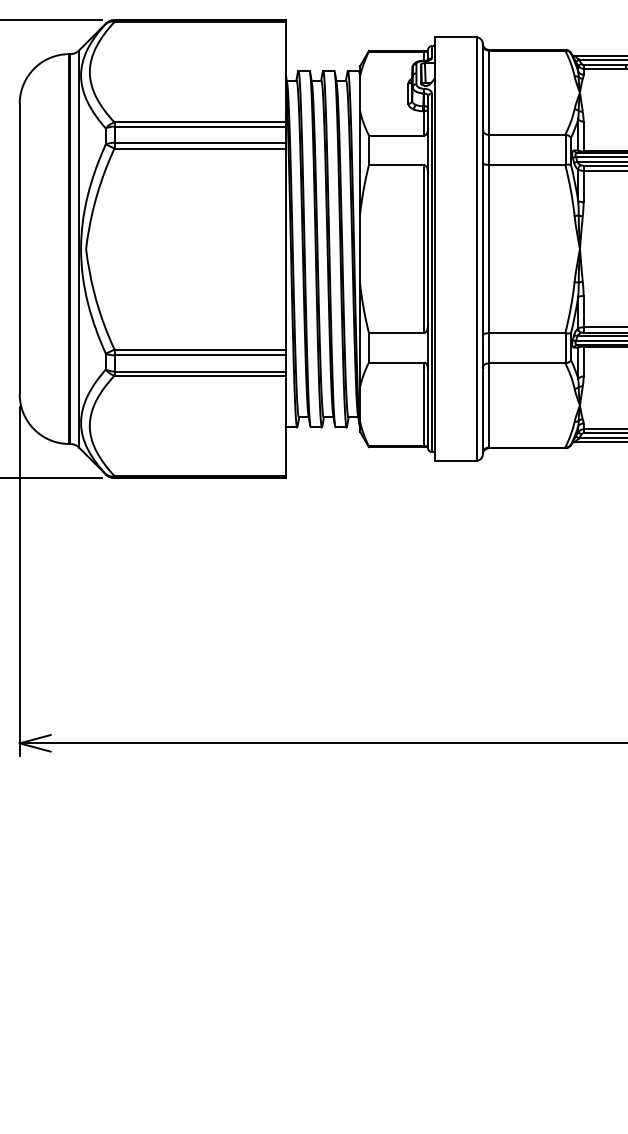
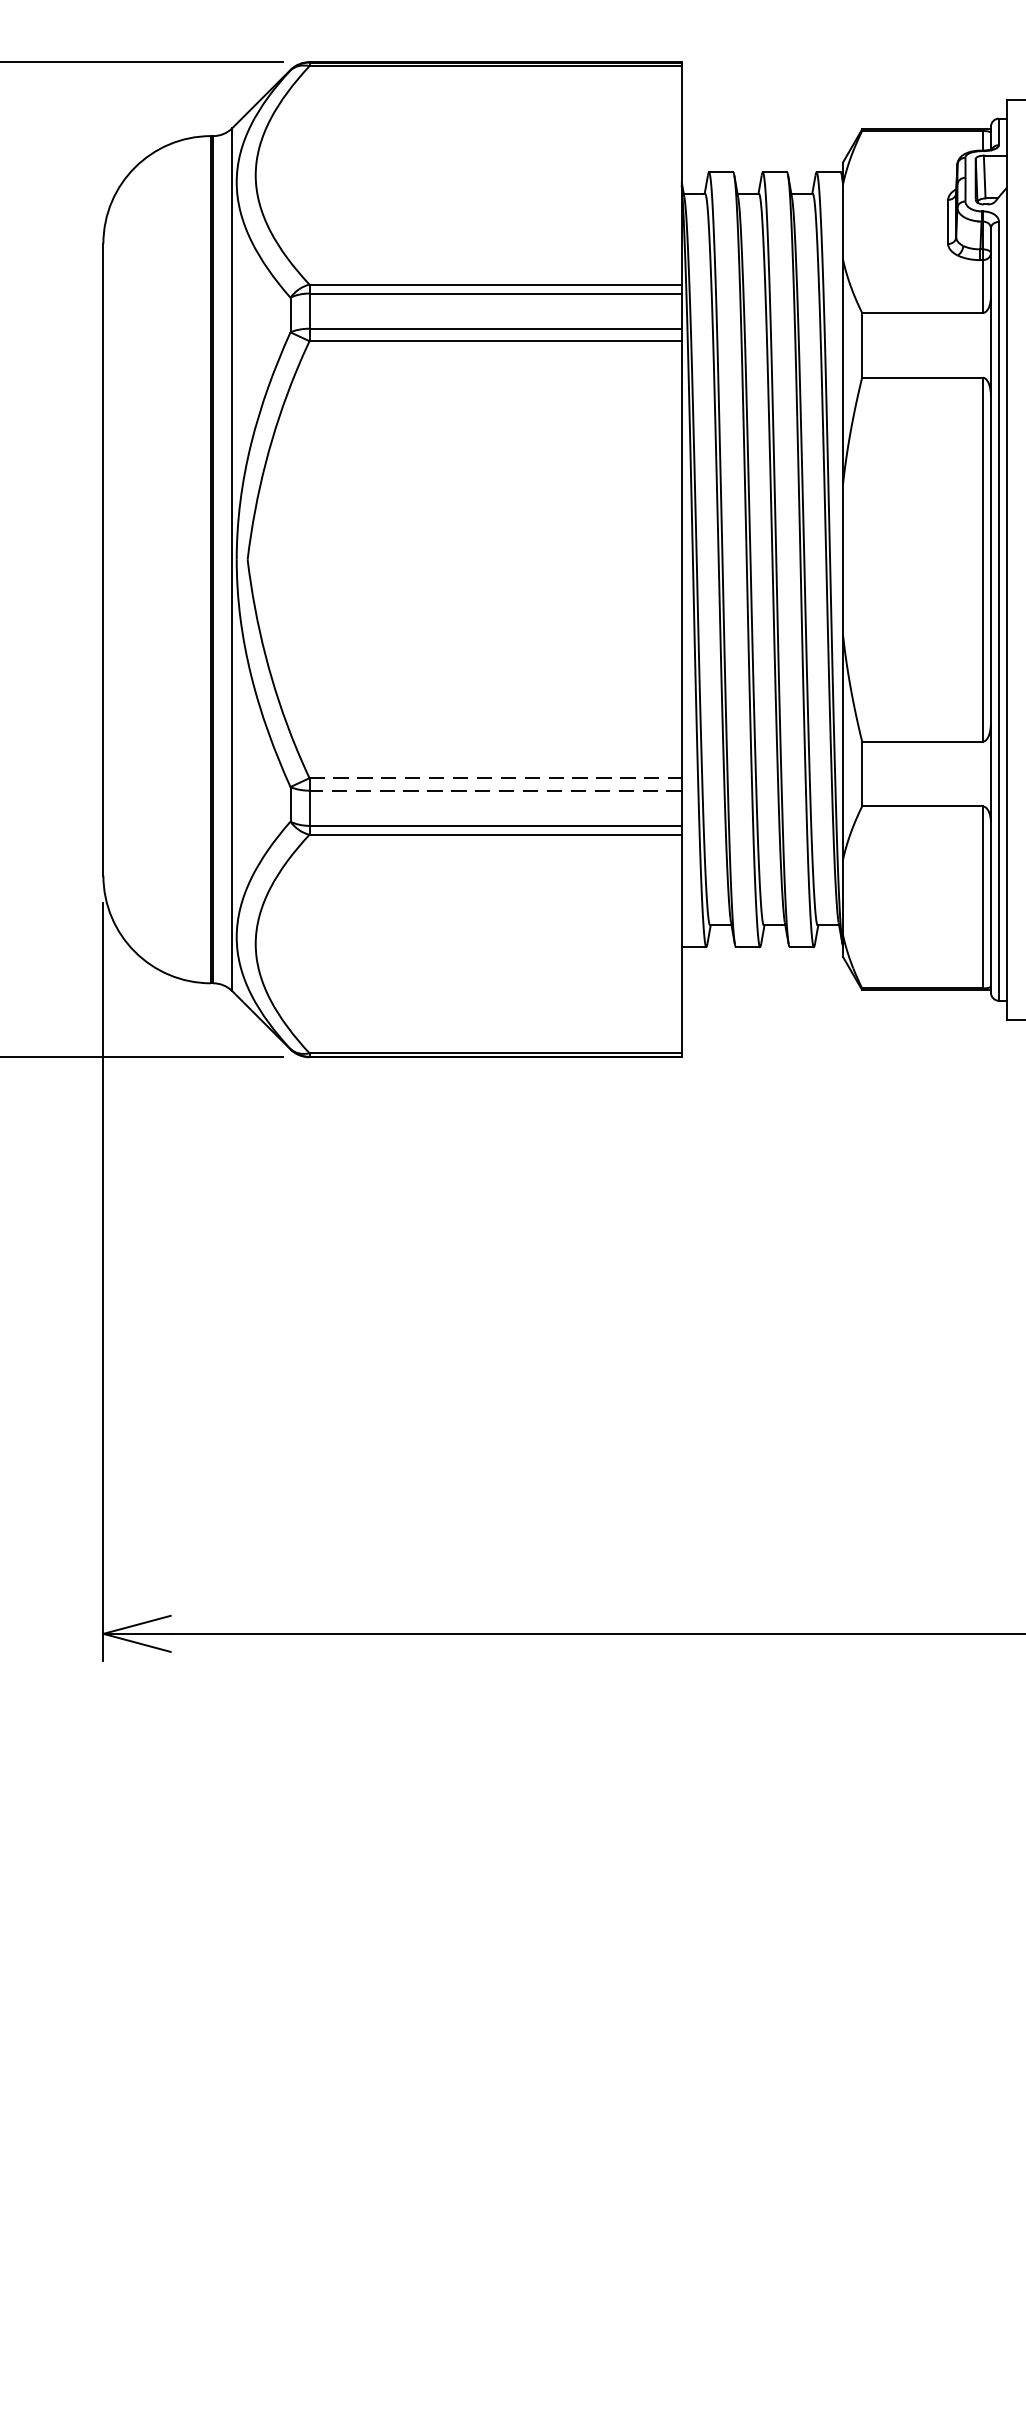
line: (200, 349) -> (496, 777), solid -> dashed
line: (200, 355) -> (496, 791), solid -> dashed

